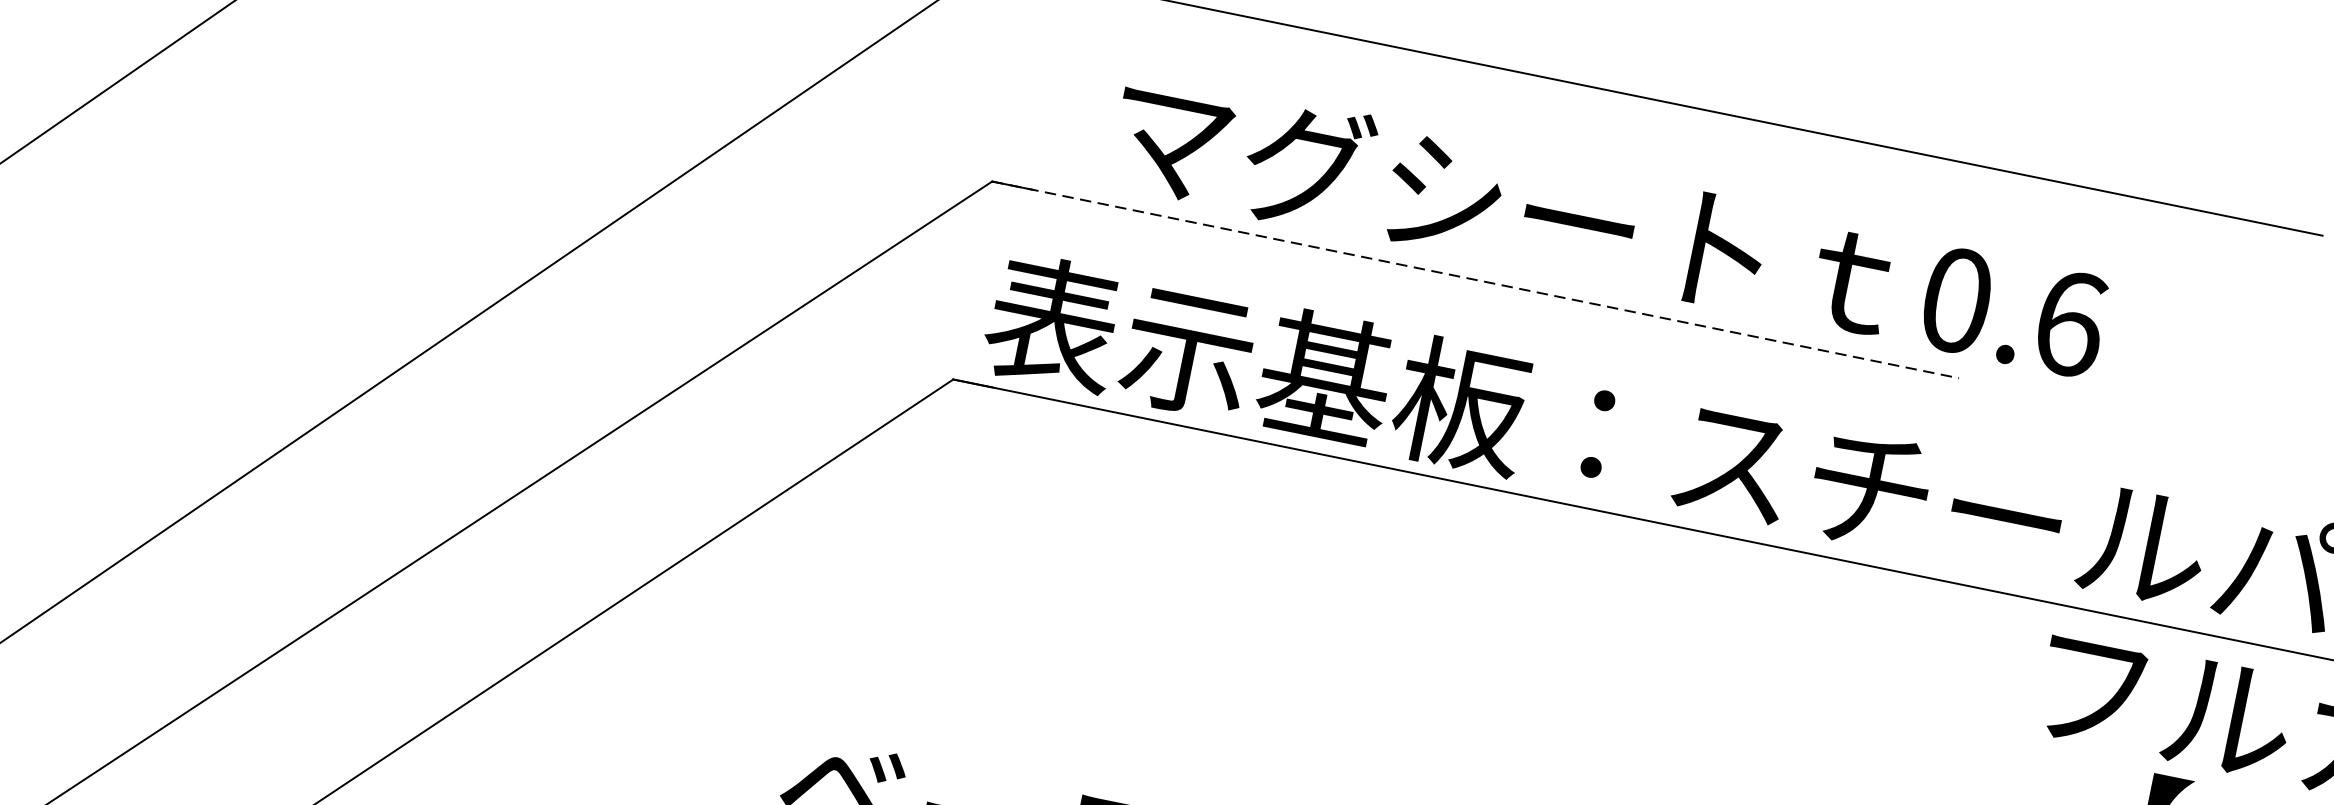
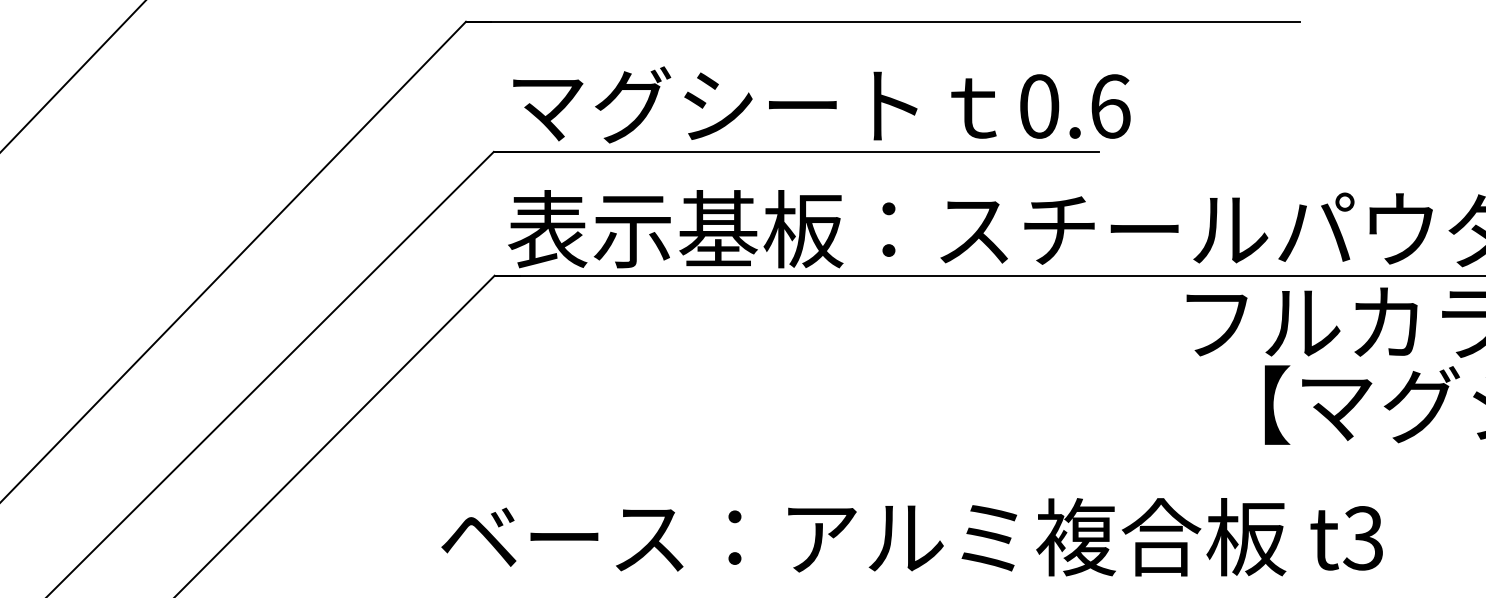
text: (1609, 226) -> (821, 104), moved
line: (1475, 279) -> (796, 151), dashed -> solid

